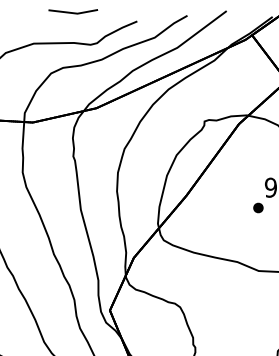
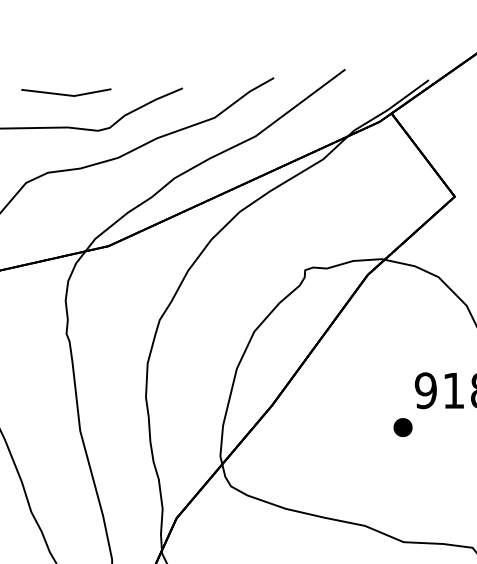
line: (73, 12) -> (66, 93), moved

